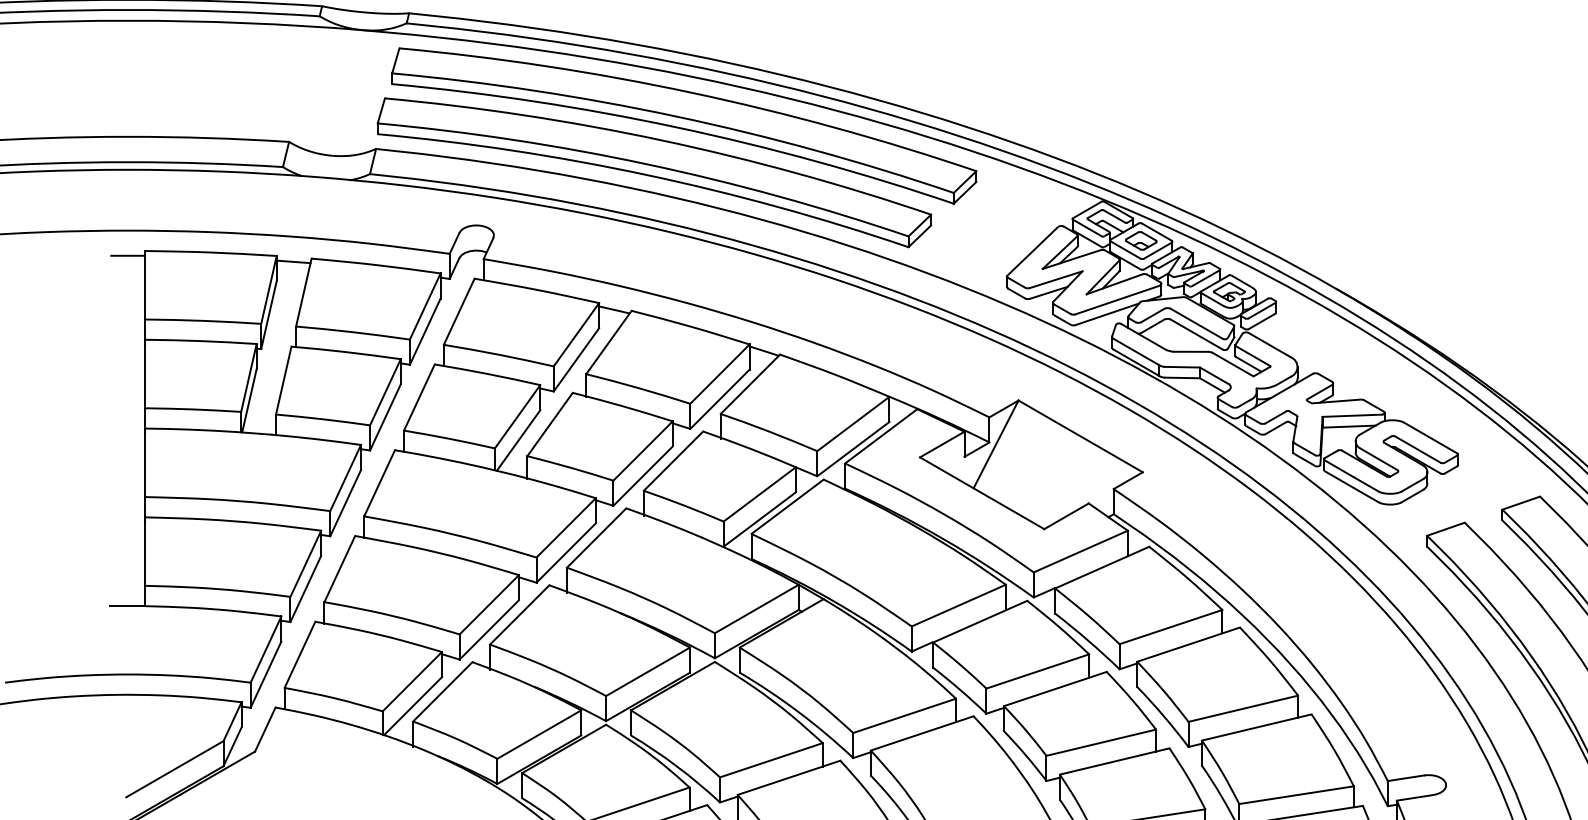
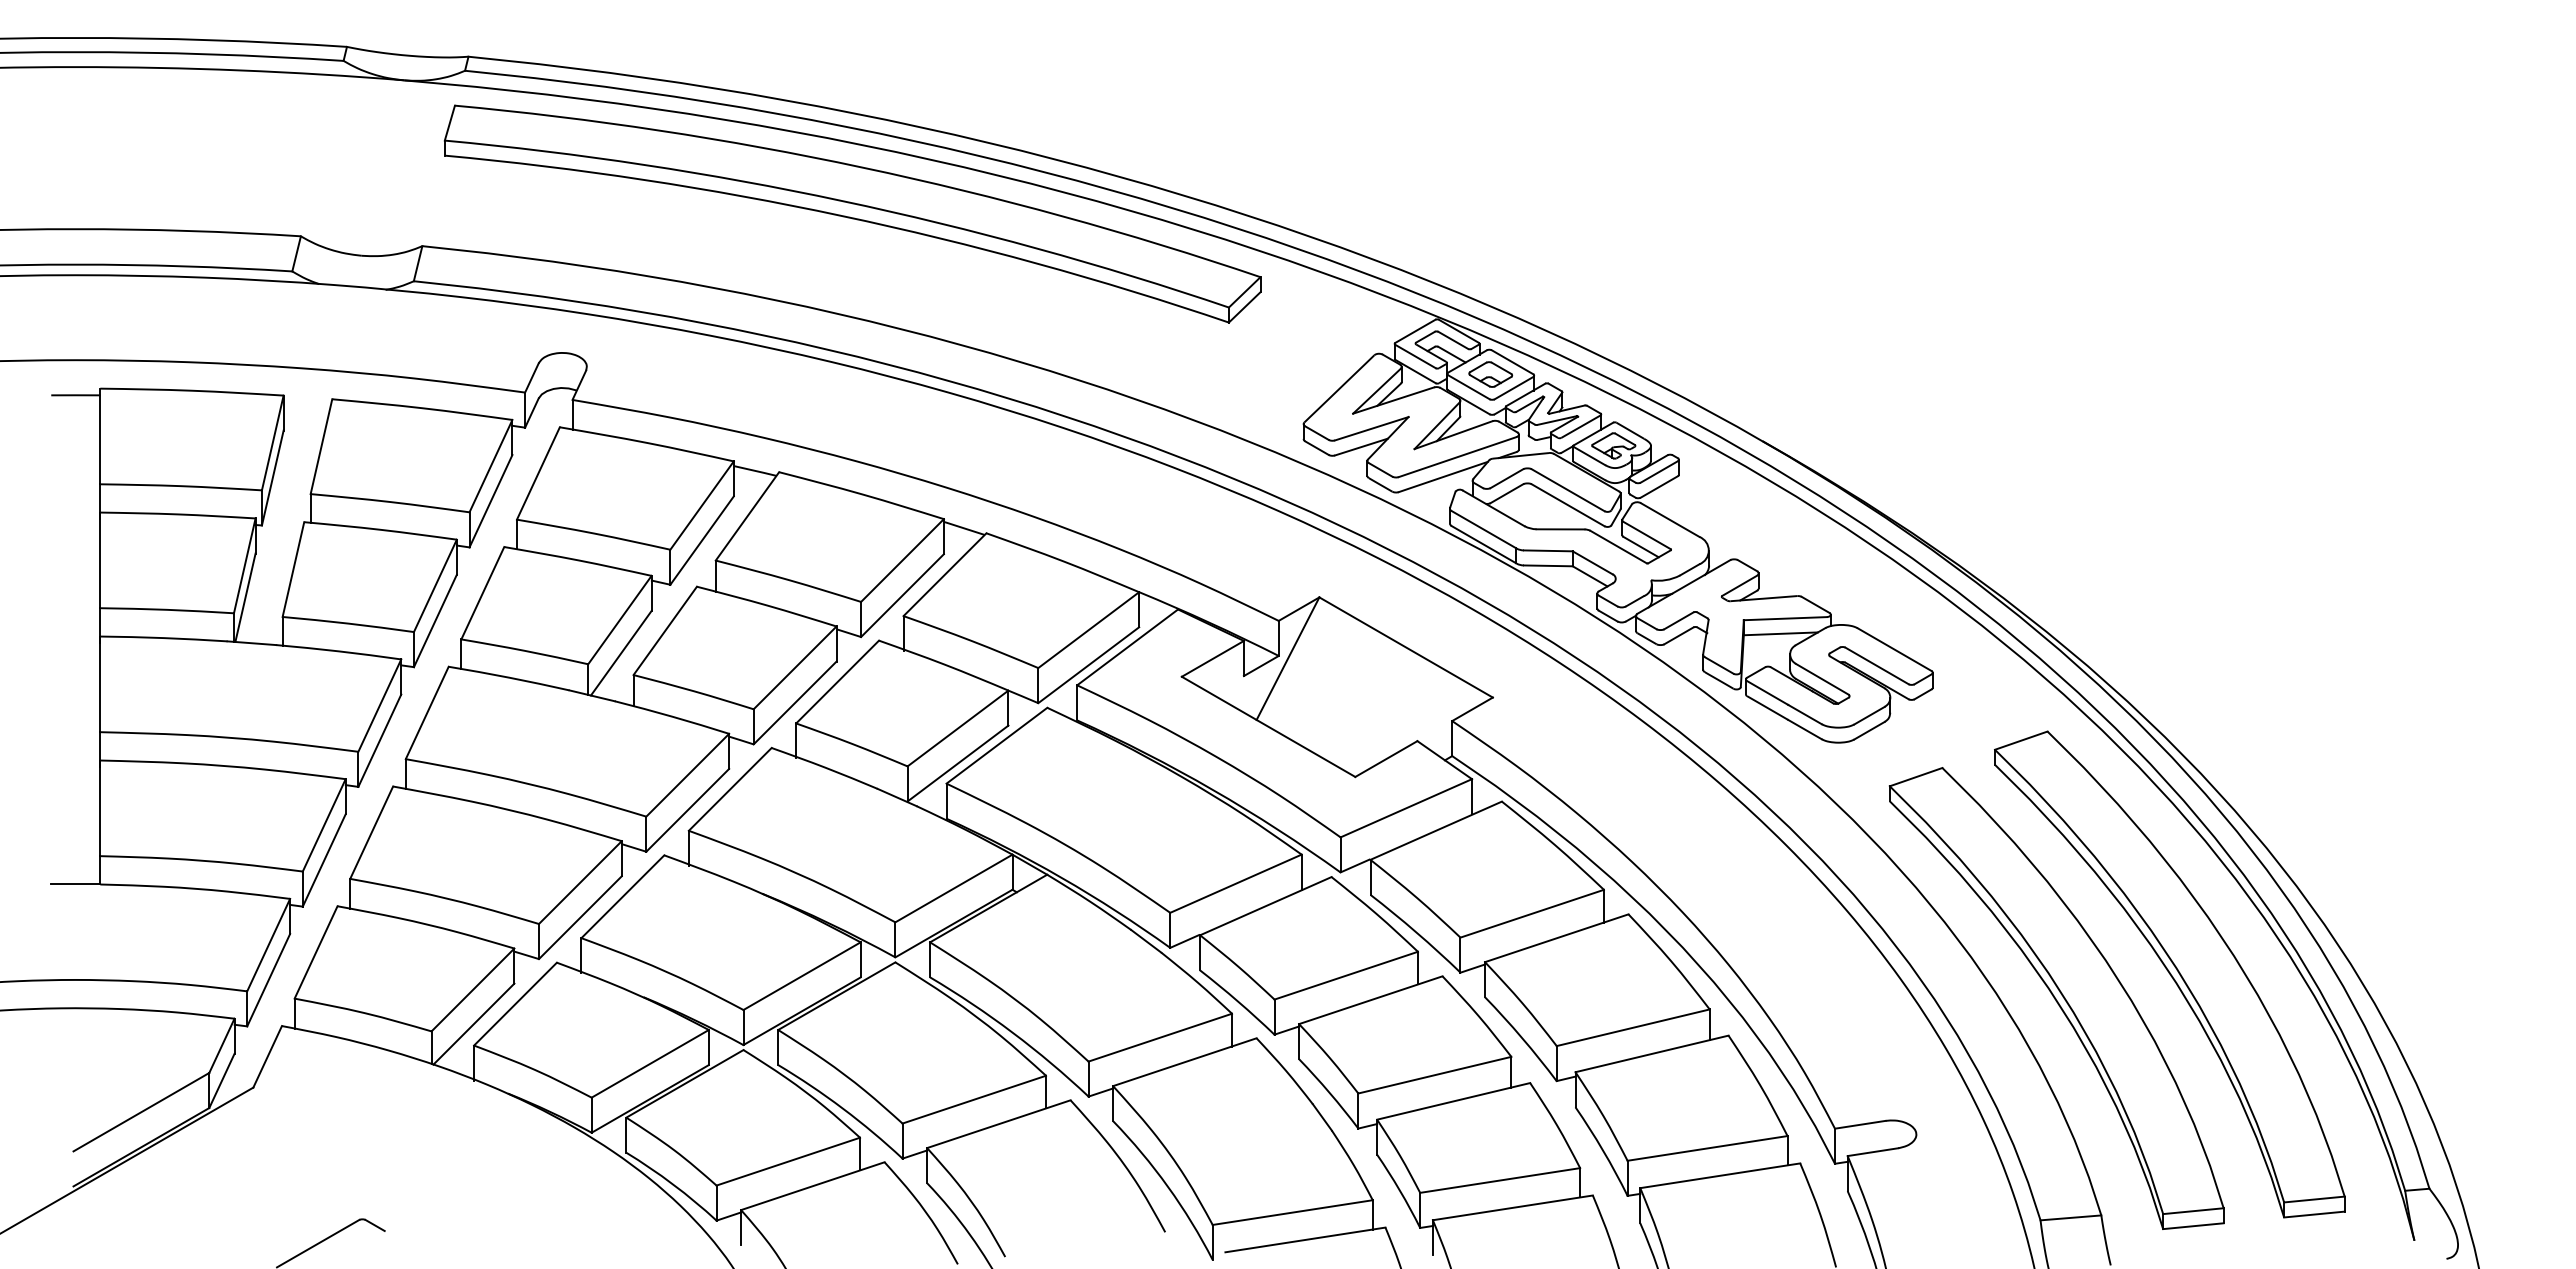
part: (654, 172) -> (810, 279), removed
line: (293, 261) -> (306, 403), removed

